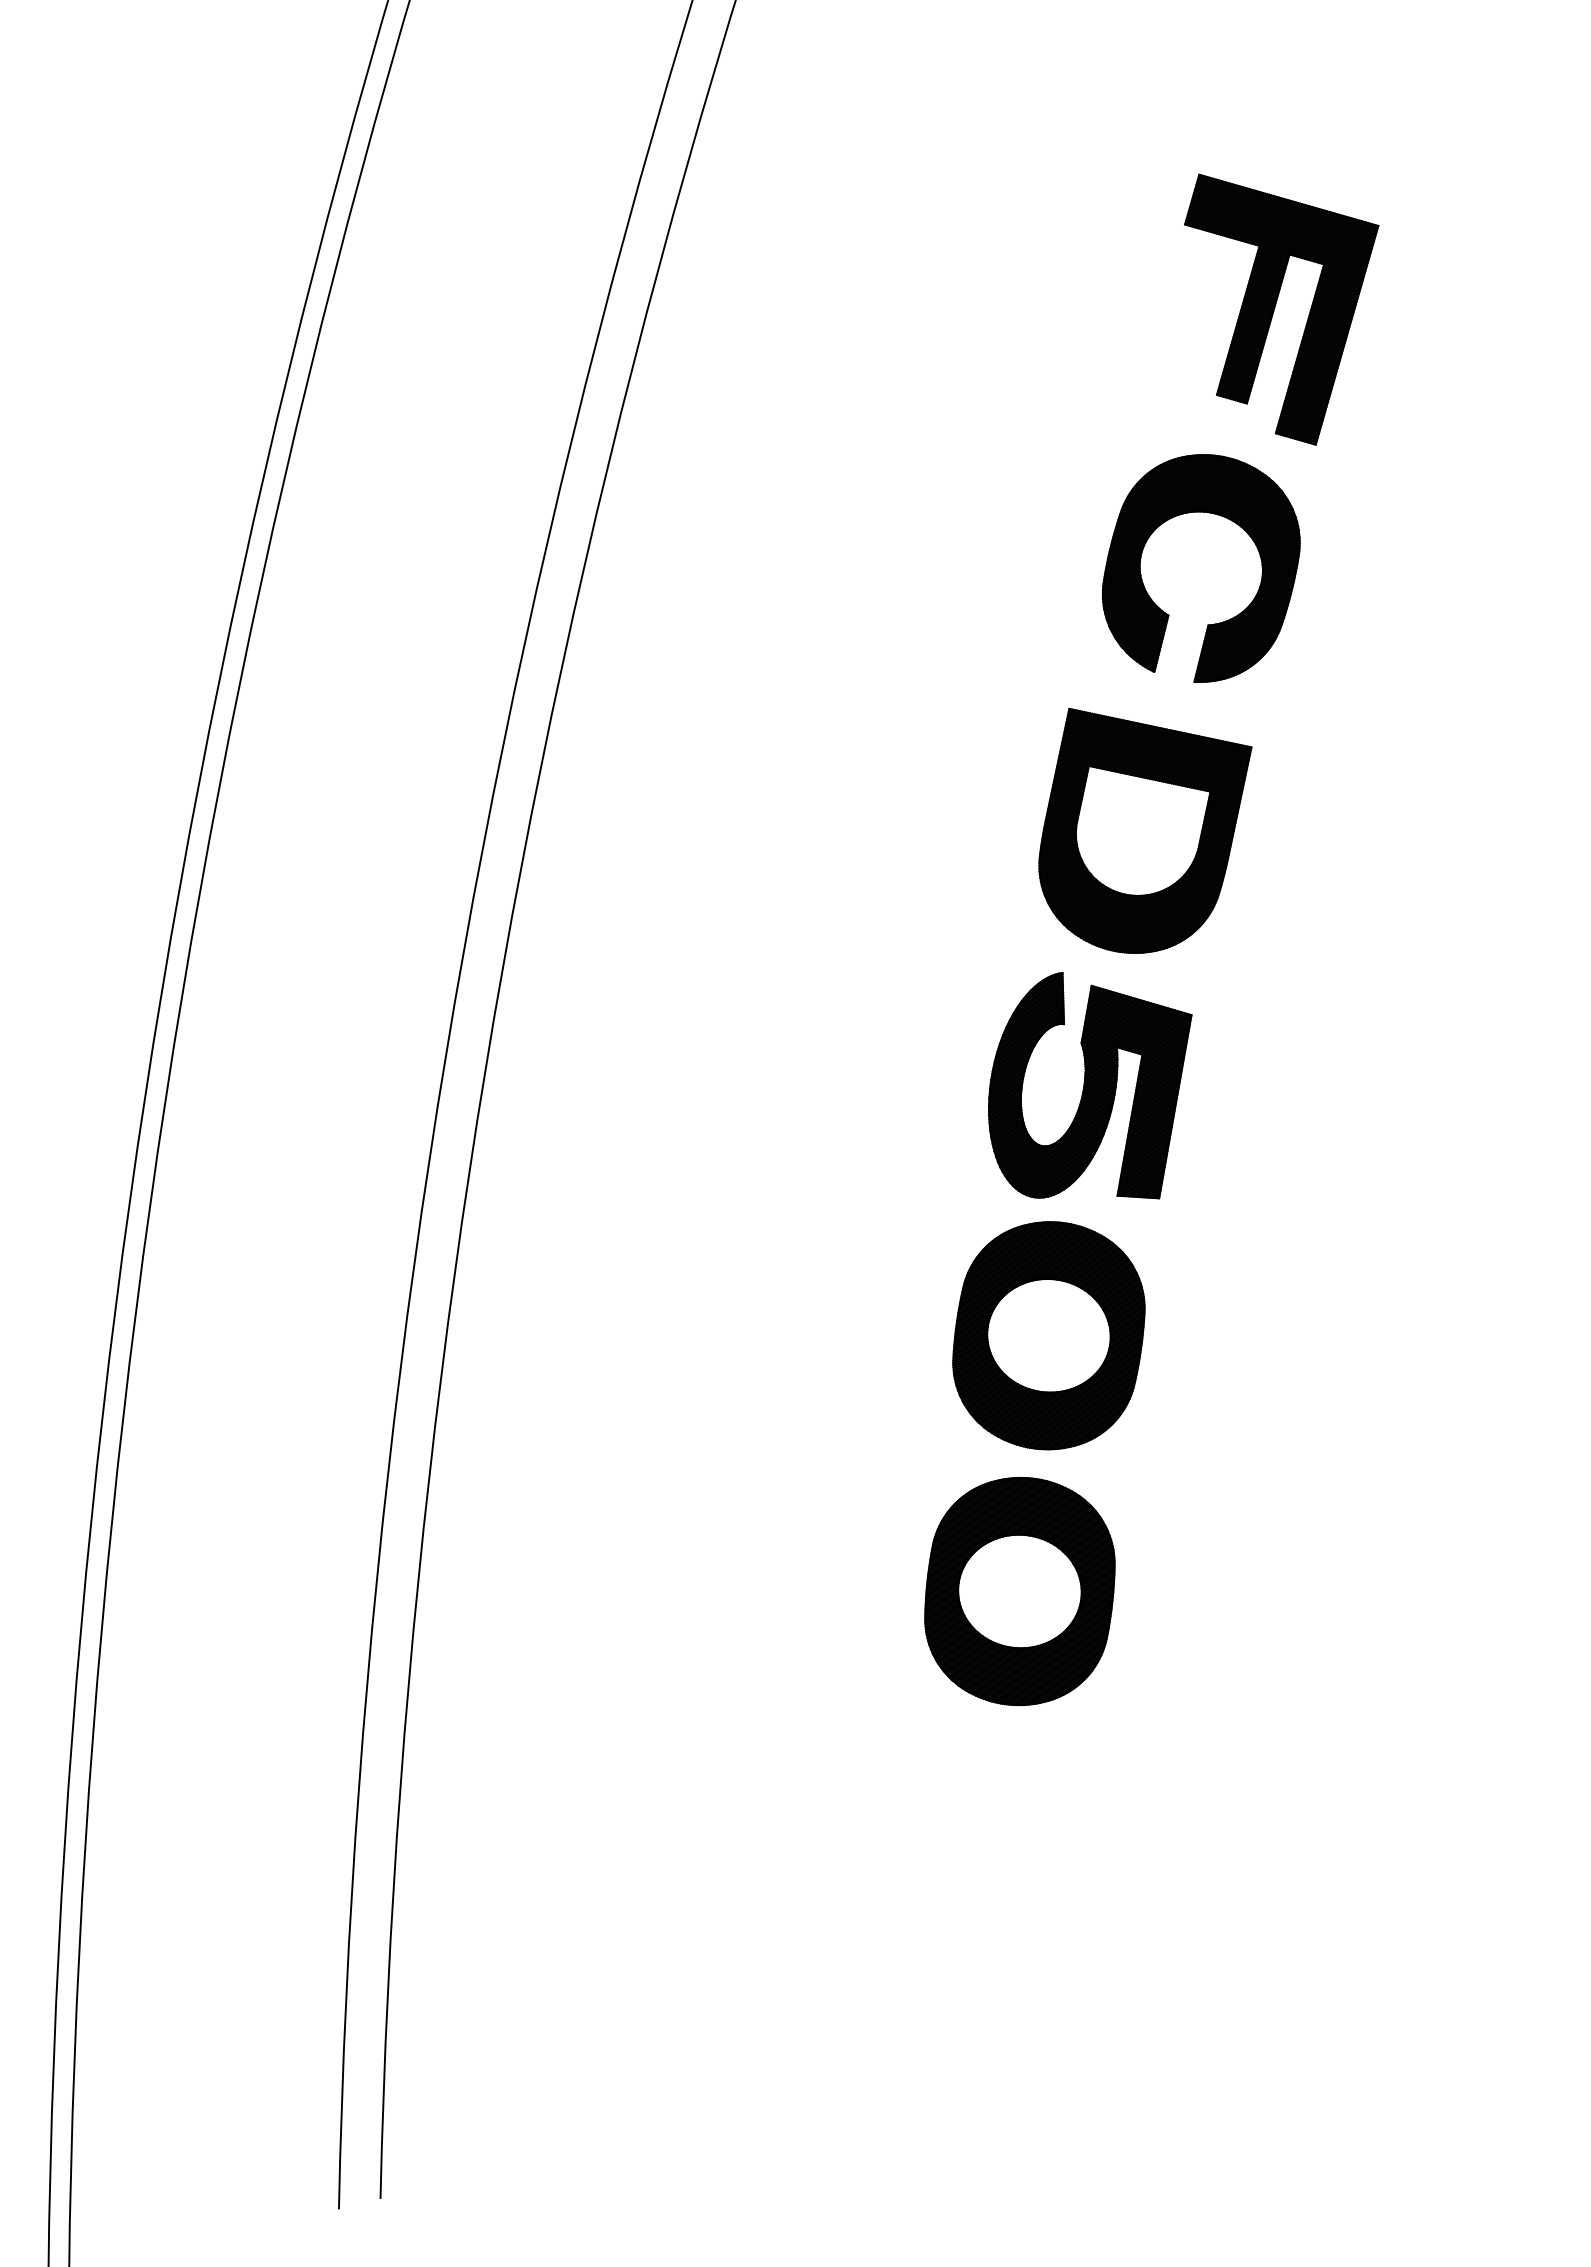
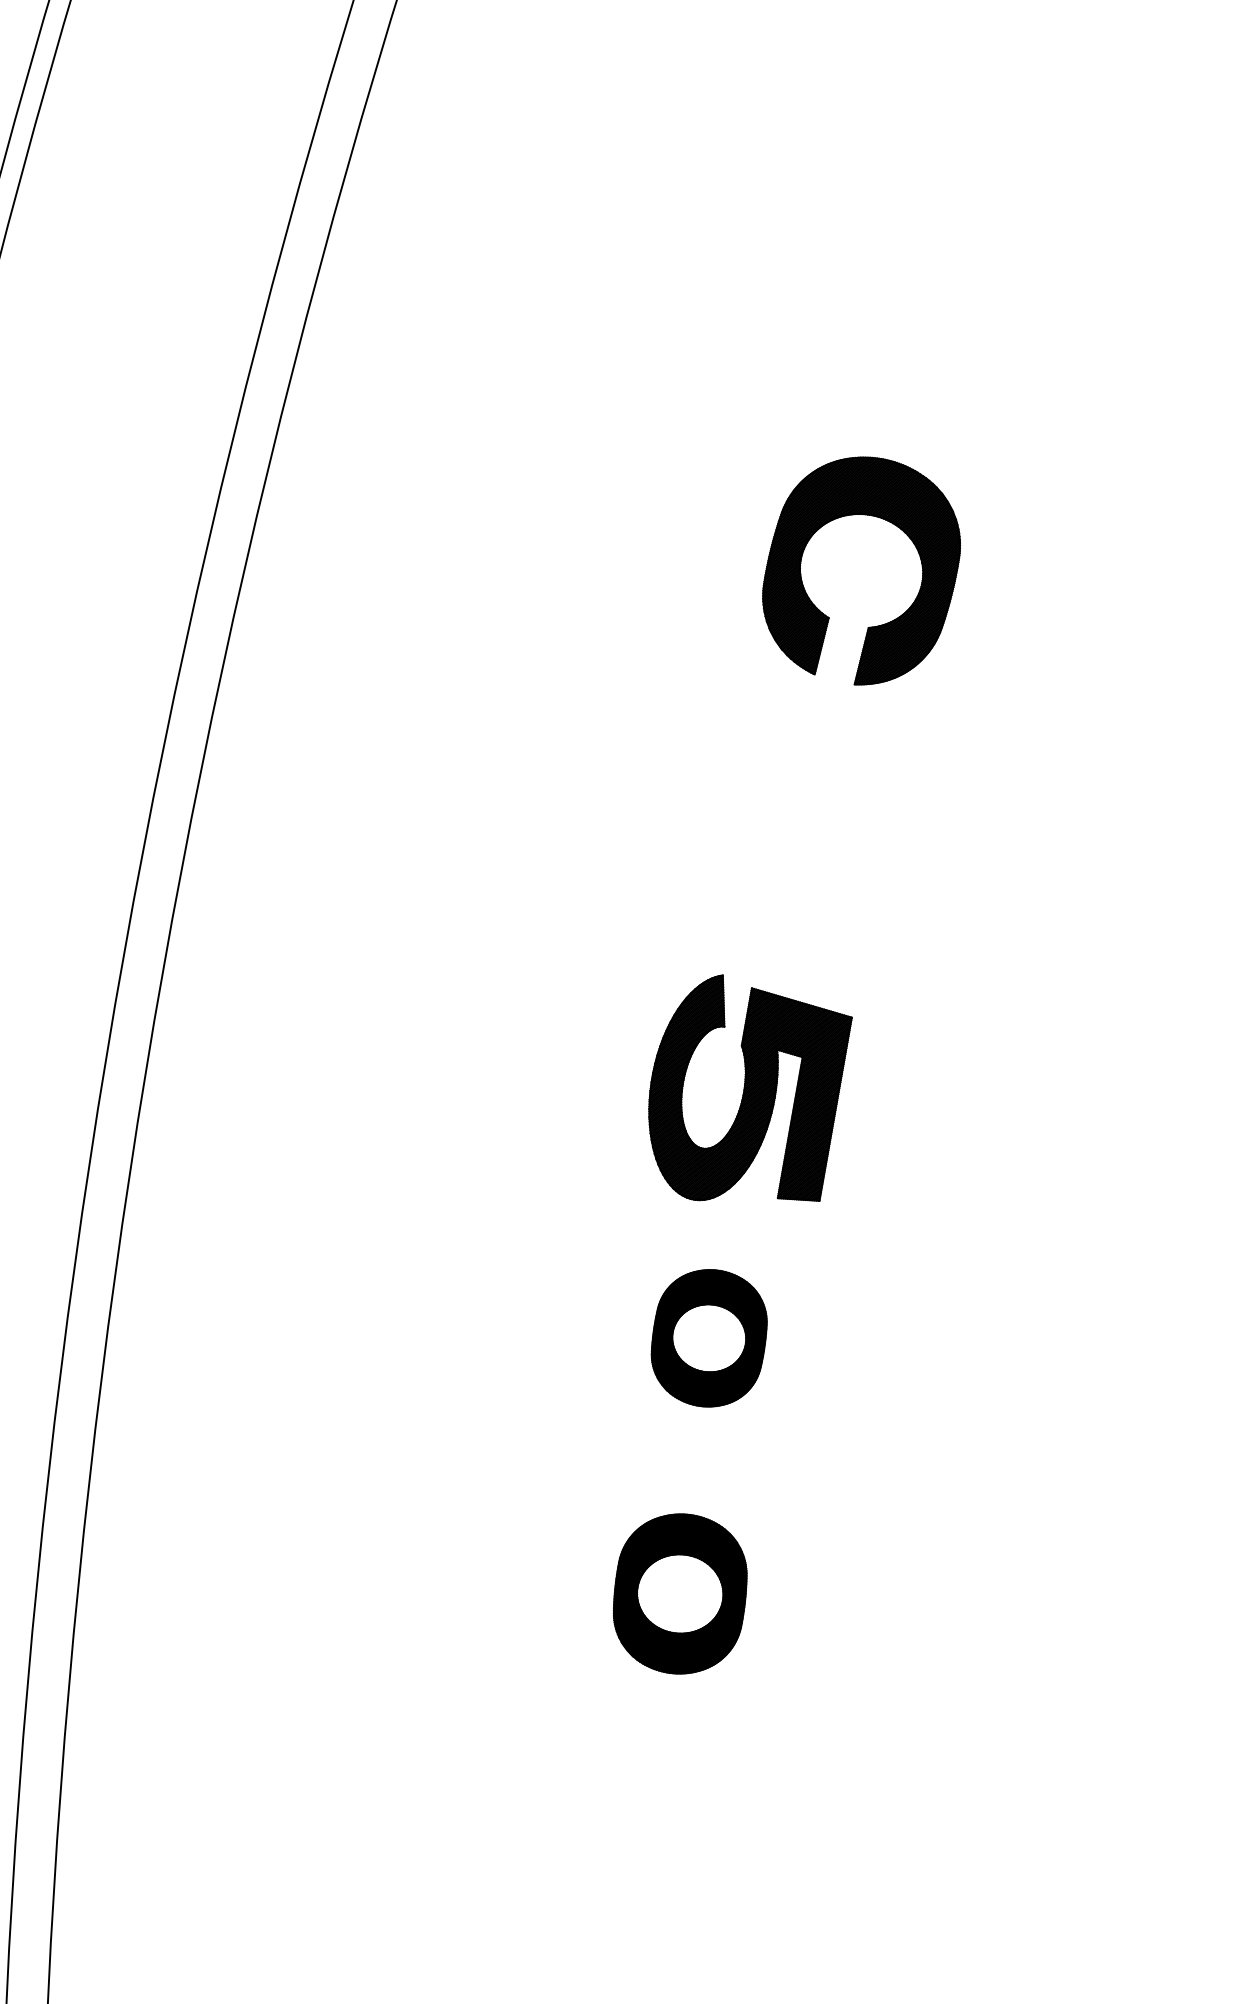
part: (1275, 307) -> (935, 309), removed
part: (1145, 830) -> (805, 832), removed
part: (1048, 1335) -> (708, 1337), size x0.6
part: (1019, 1591) -> (679, 1593), size x0.7

